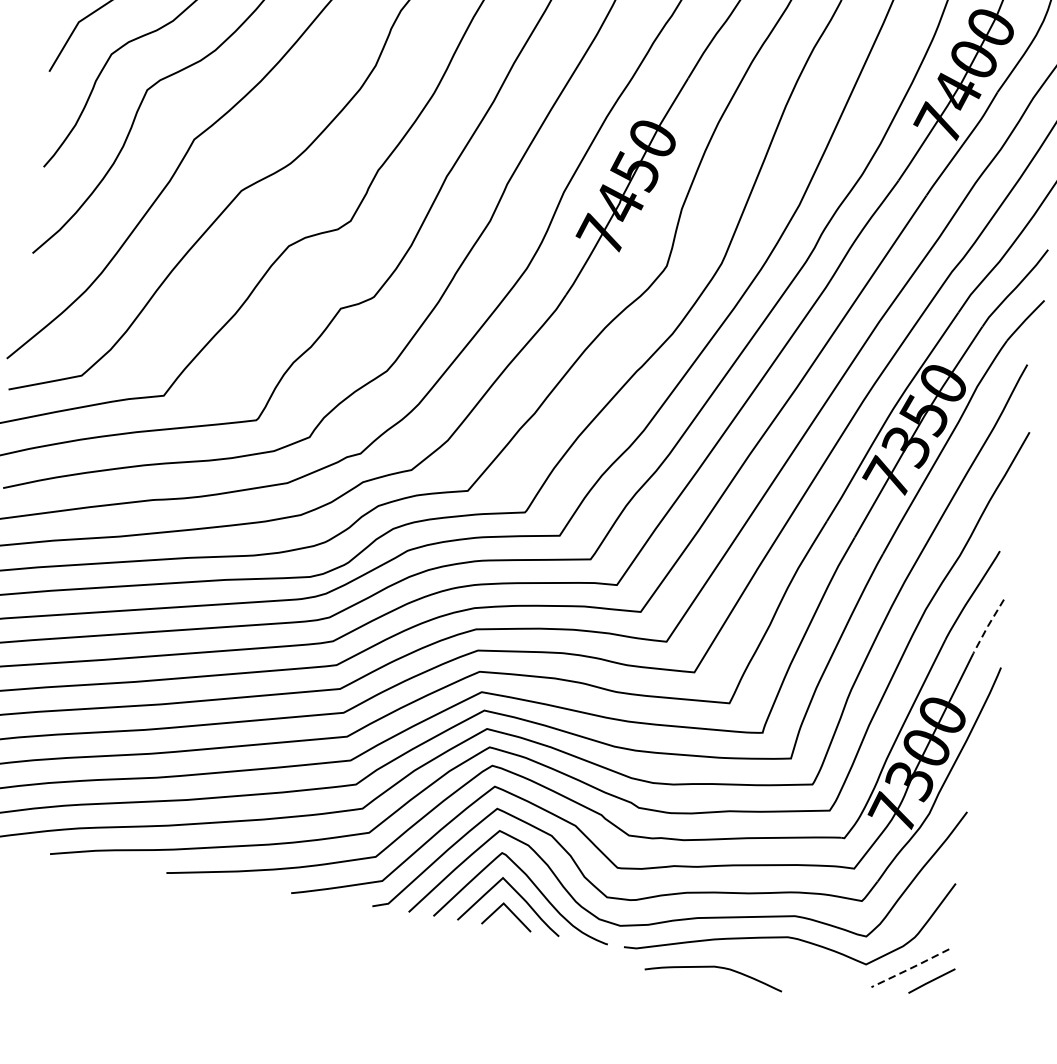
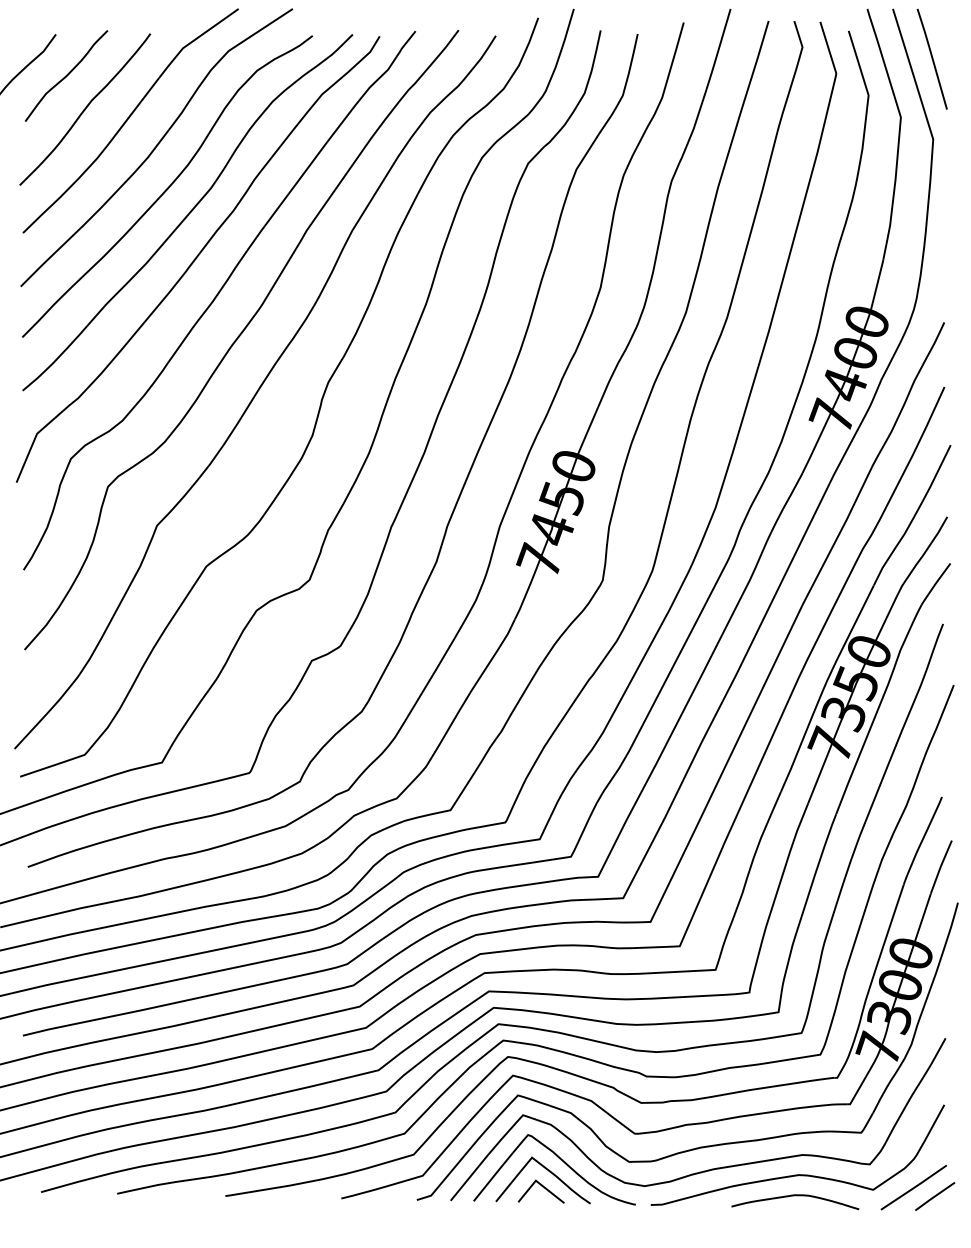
line: (987, 626) -> (940, 867), dashed -> solid
curve: (715, 968) -> (795, 1196), moved
line: (909, 968) -> (913, 1187), dashed -> solid

